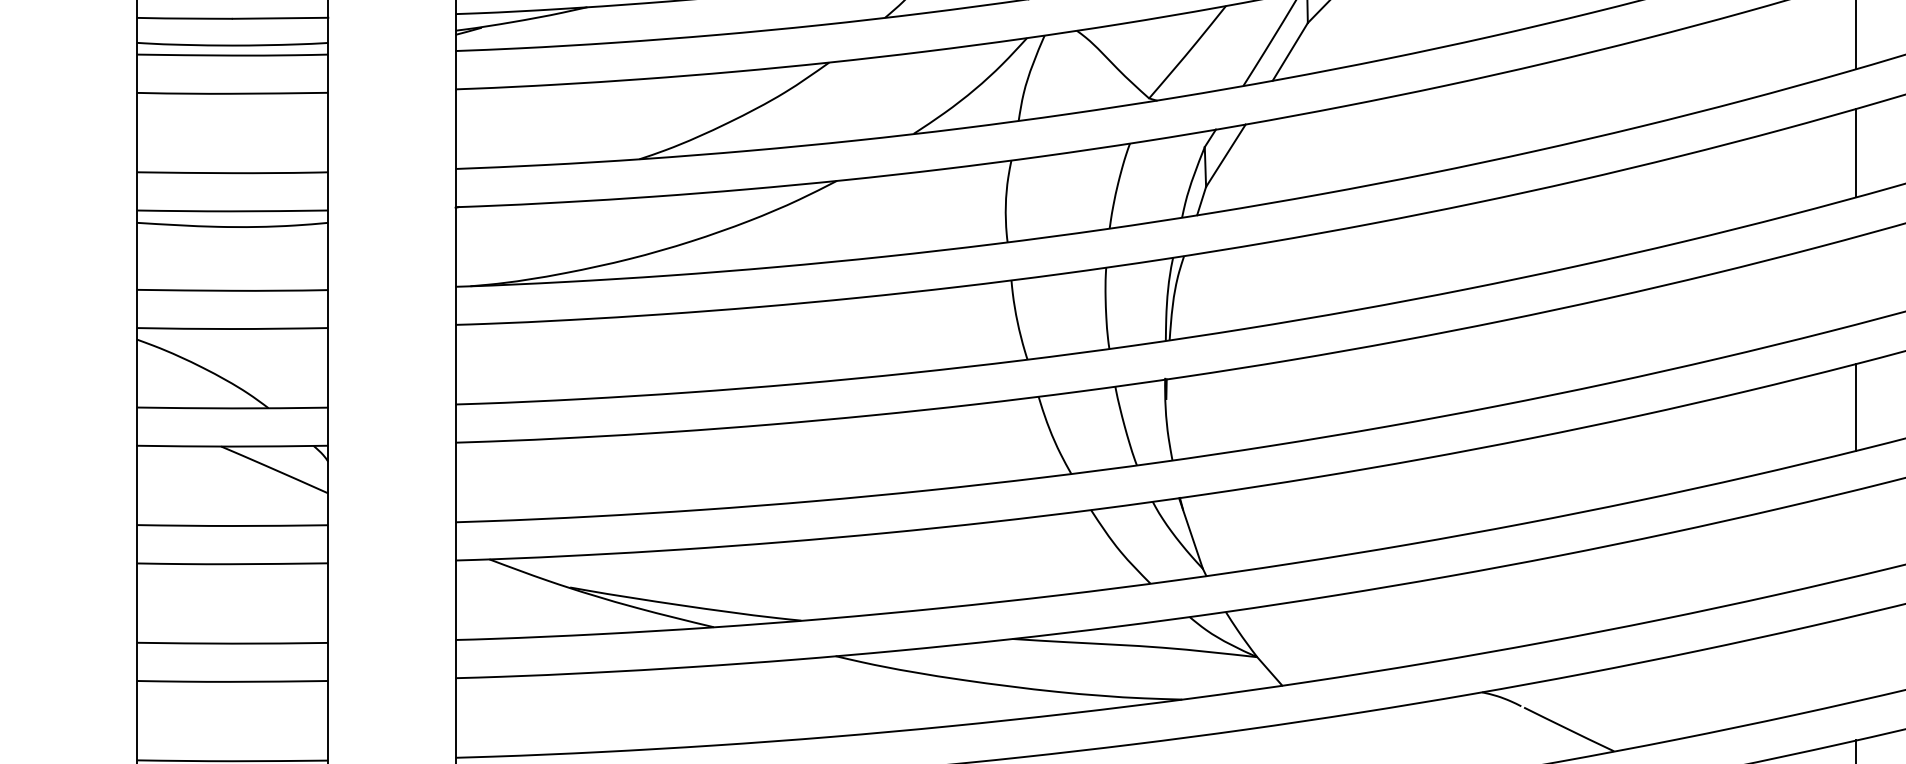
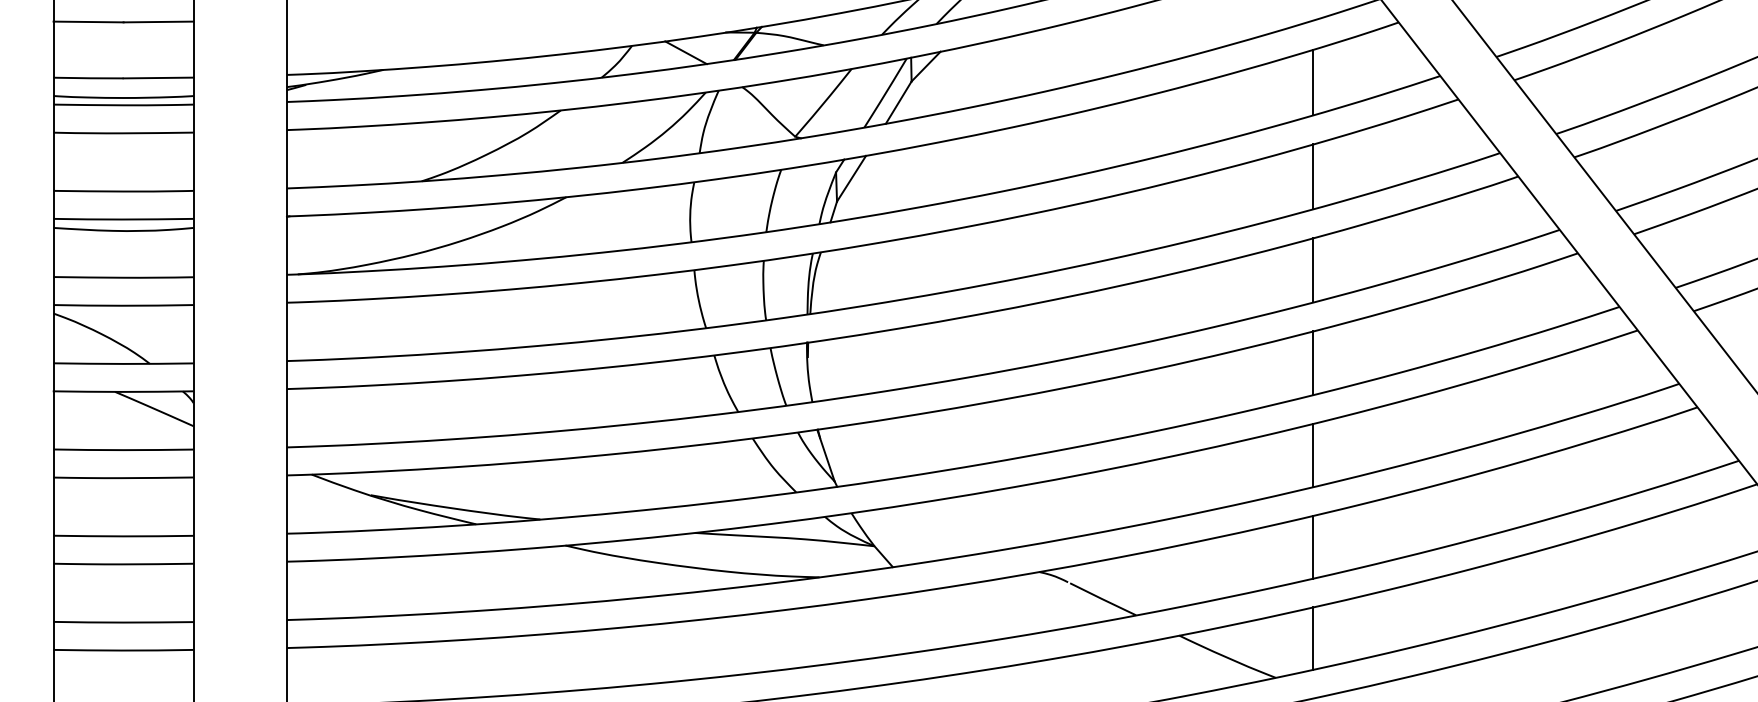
line: (1856, 280) -> (1313, 270), added
line: (1856, 533) -> (1313, 455), added
line: (1856, 657) -> (1313, 546), added

